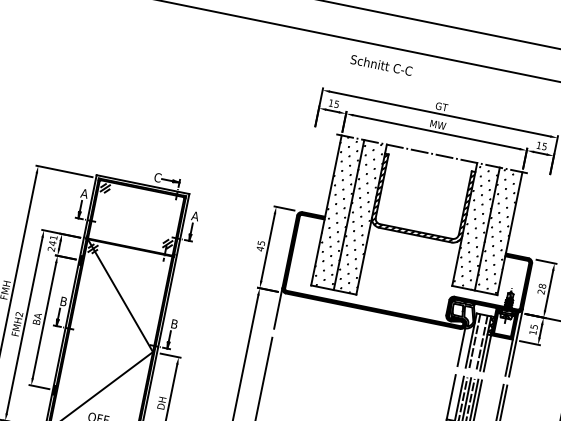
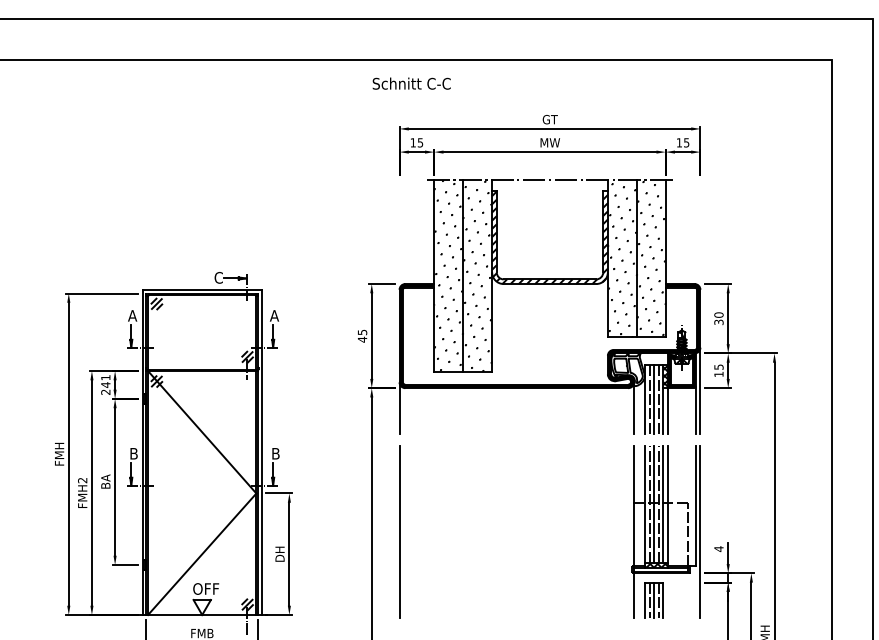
text: (381, 65) -> (411, 83), moved
text: (541, 288) -> (718, 318), 28 -> 30
line: (478, 341) -> (654, 399), added

